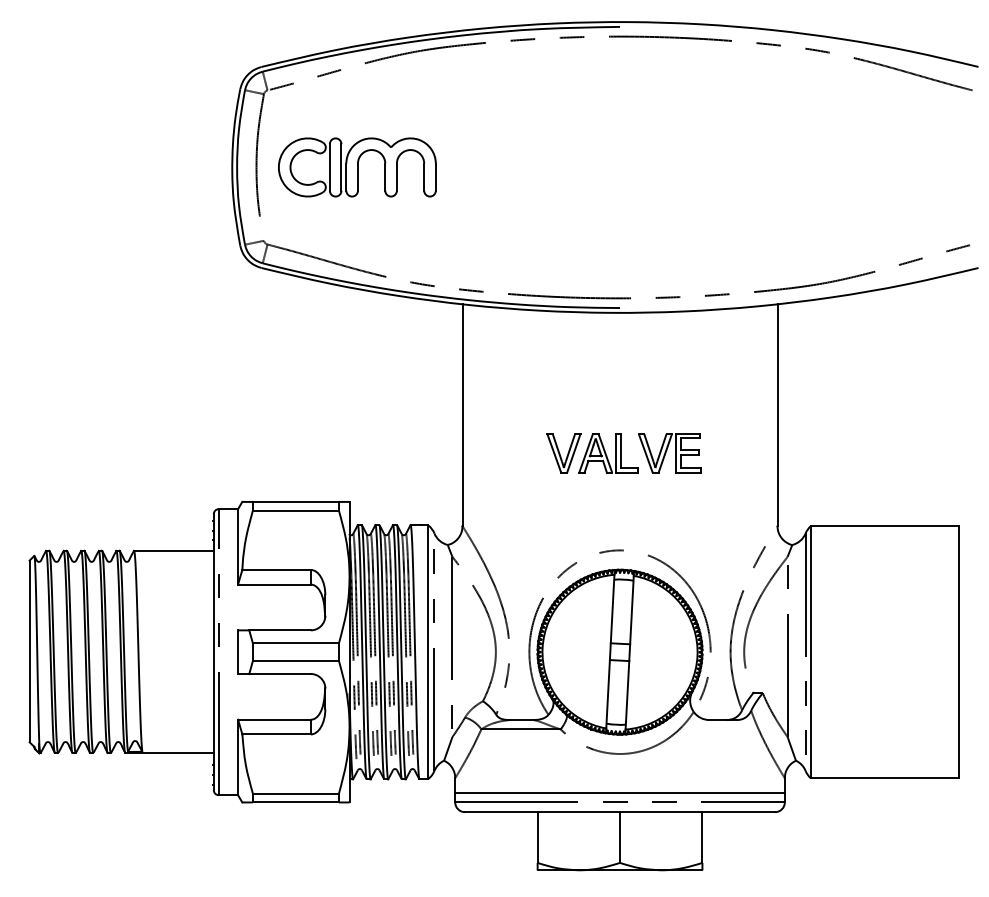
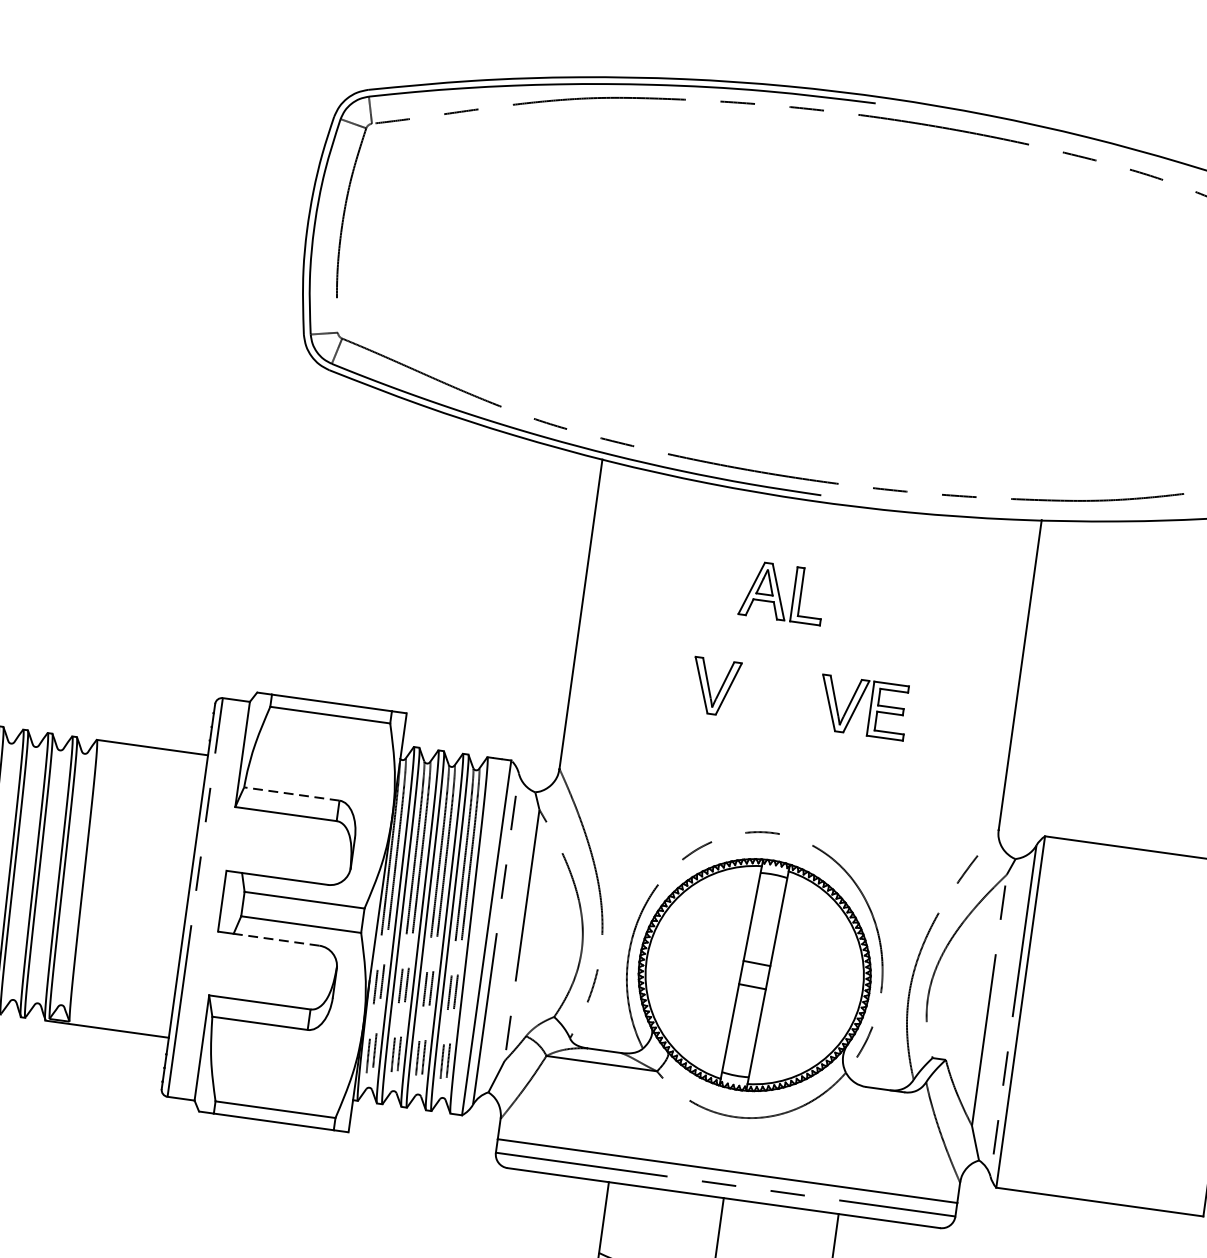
part: (357, 167) -> (482, 248), removed
part: (608, 453) -> (782, 592), moved
line: (276, 569) -> (291, 793), solid -> dashed
line: (280, 674) -> (277, 940), solid -> dashed

